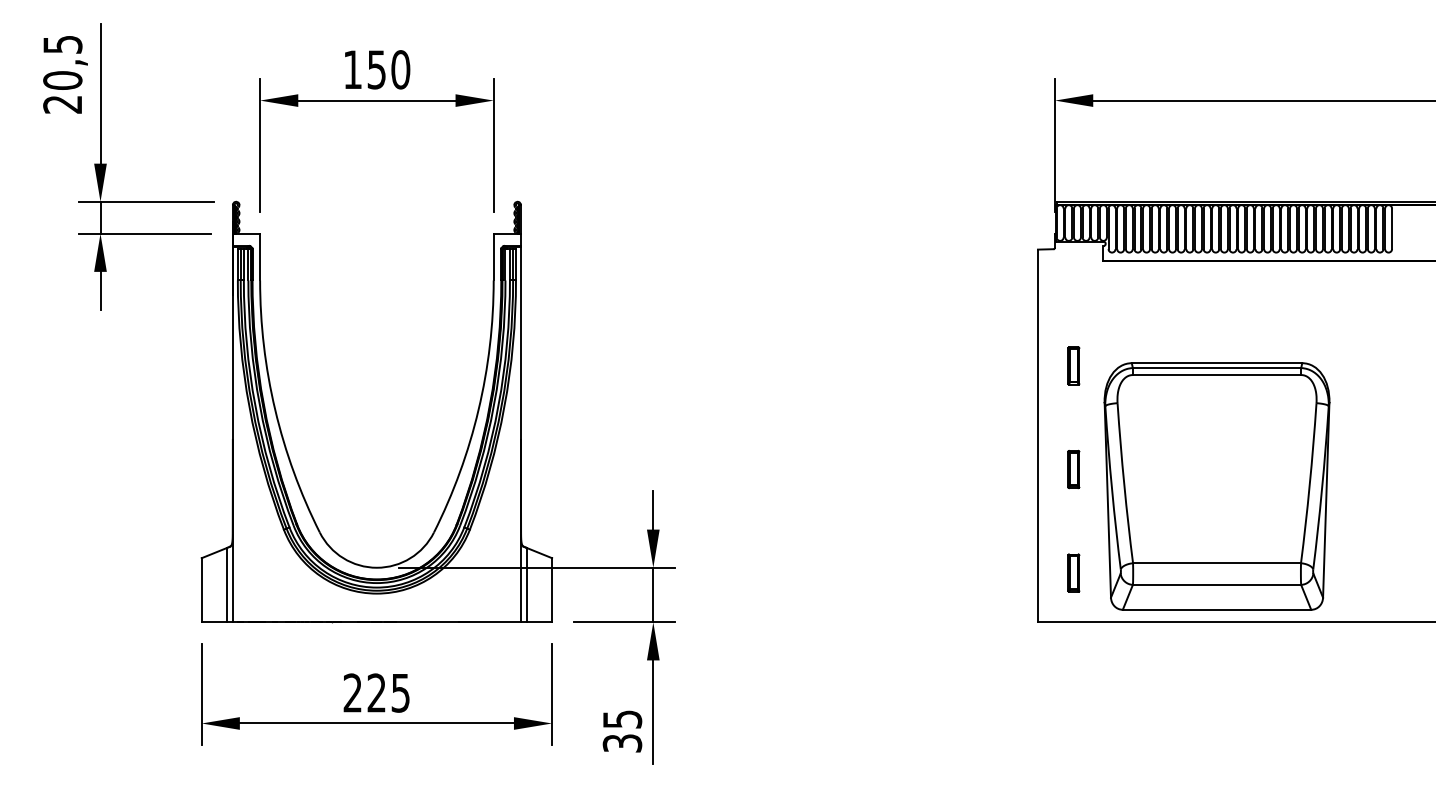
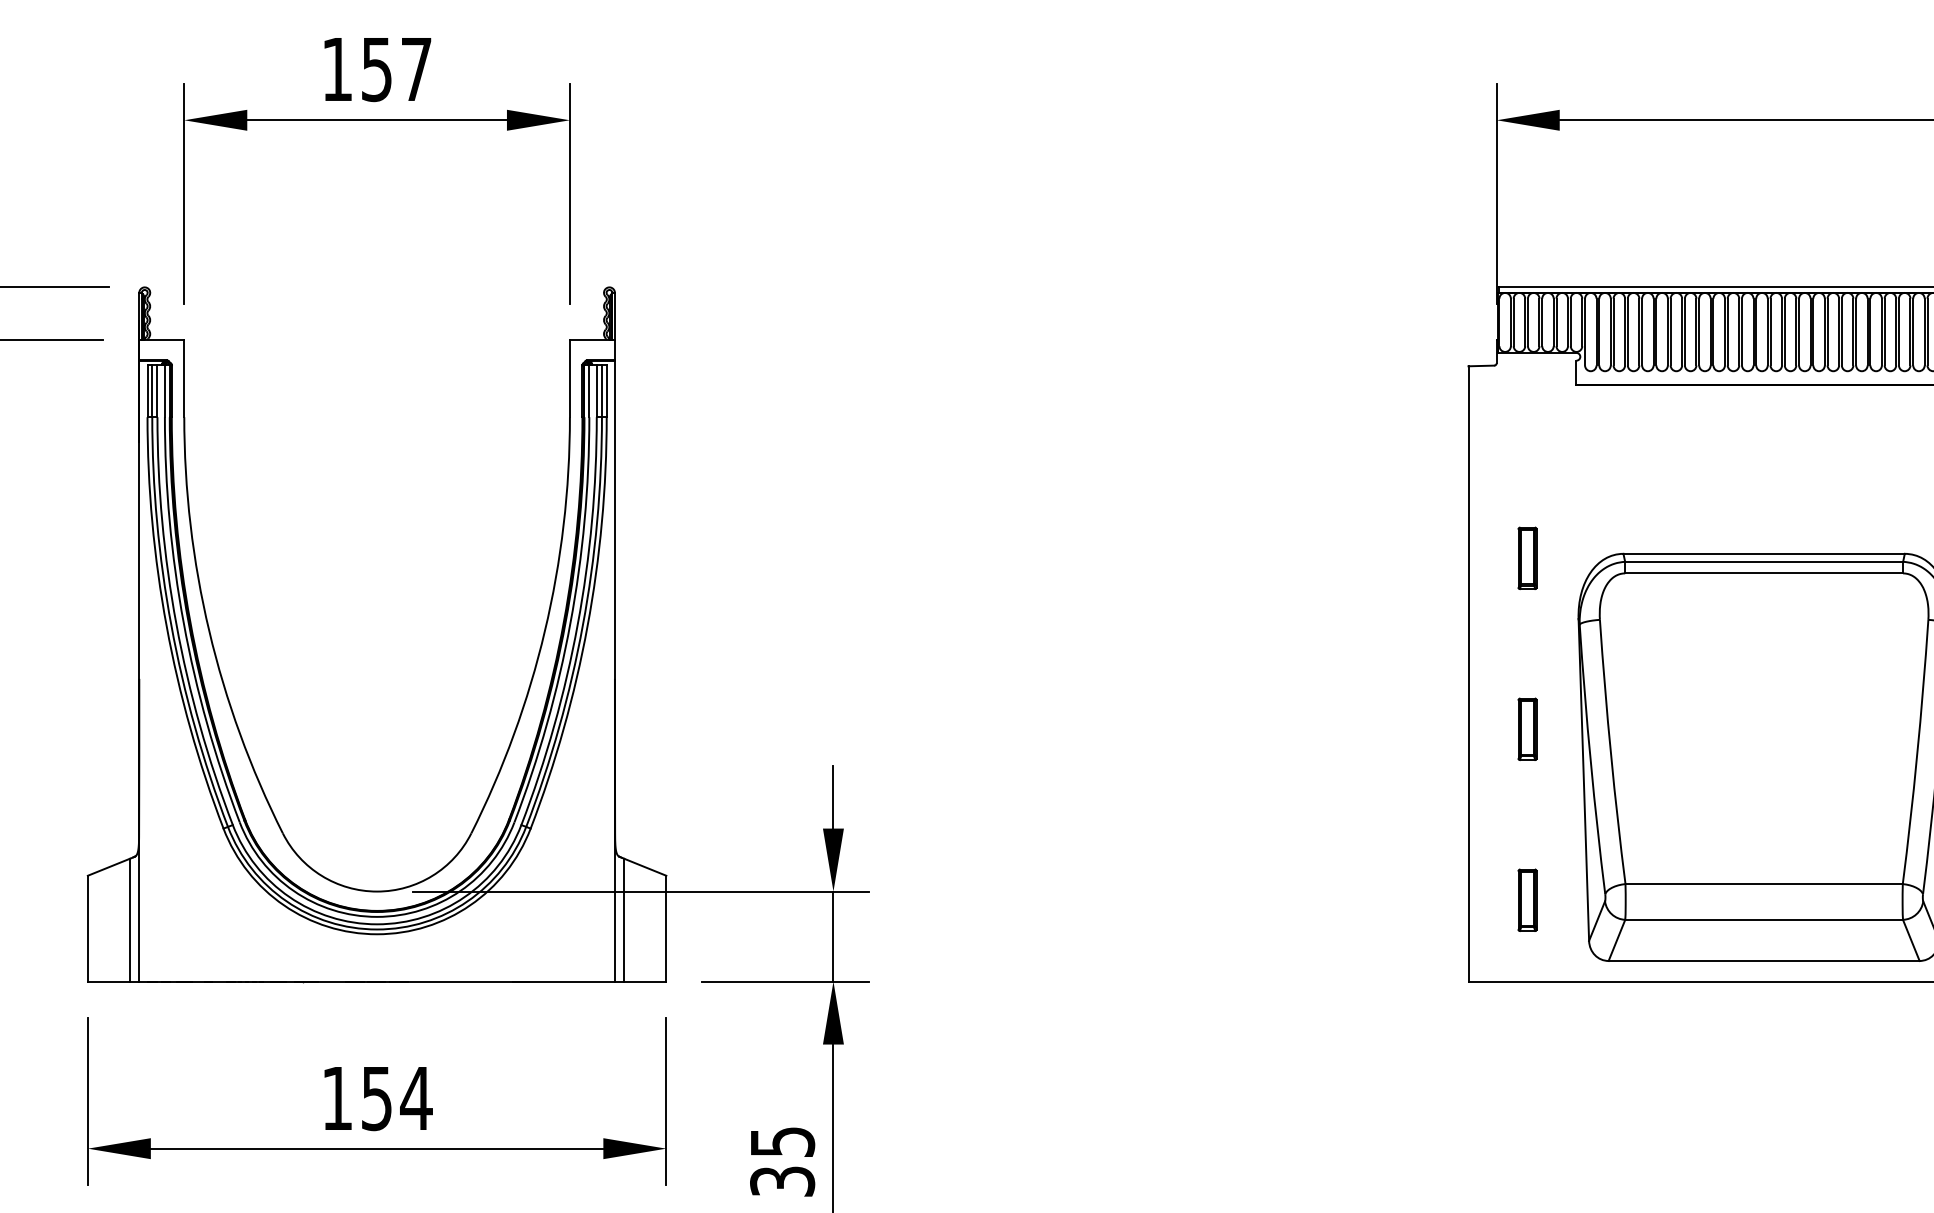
text: (400, 69) -> (416, 68), 150 -> 157
text: (376, 692) -> (376, 1097), 225 -> 154

